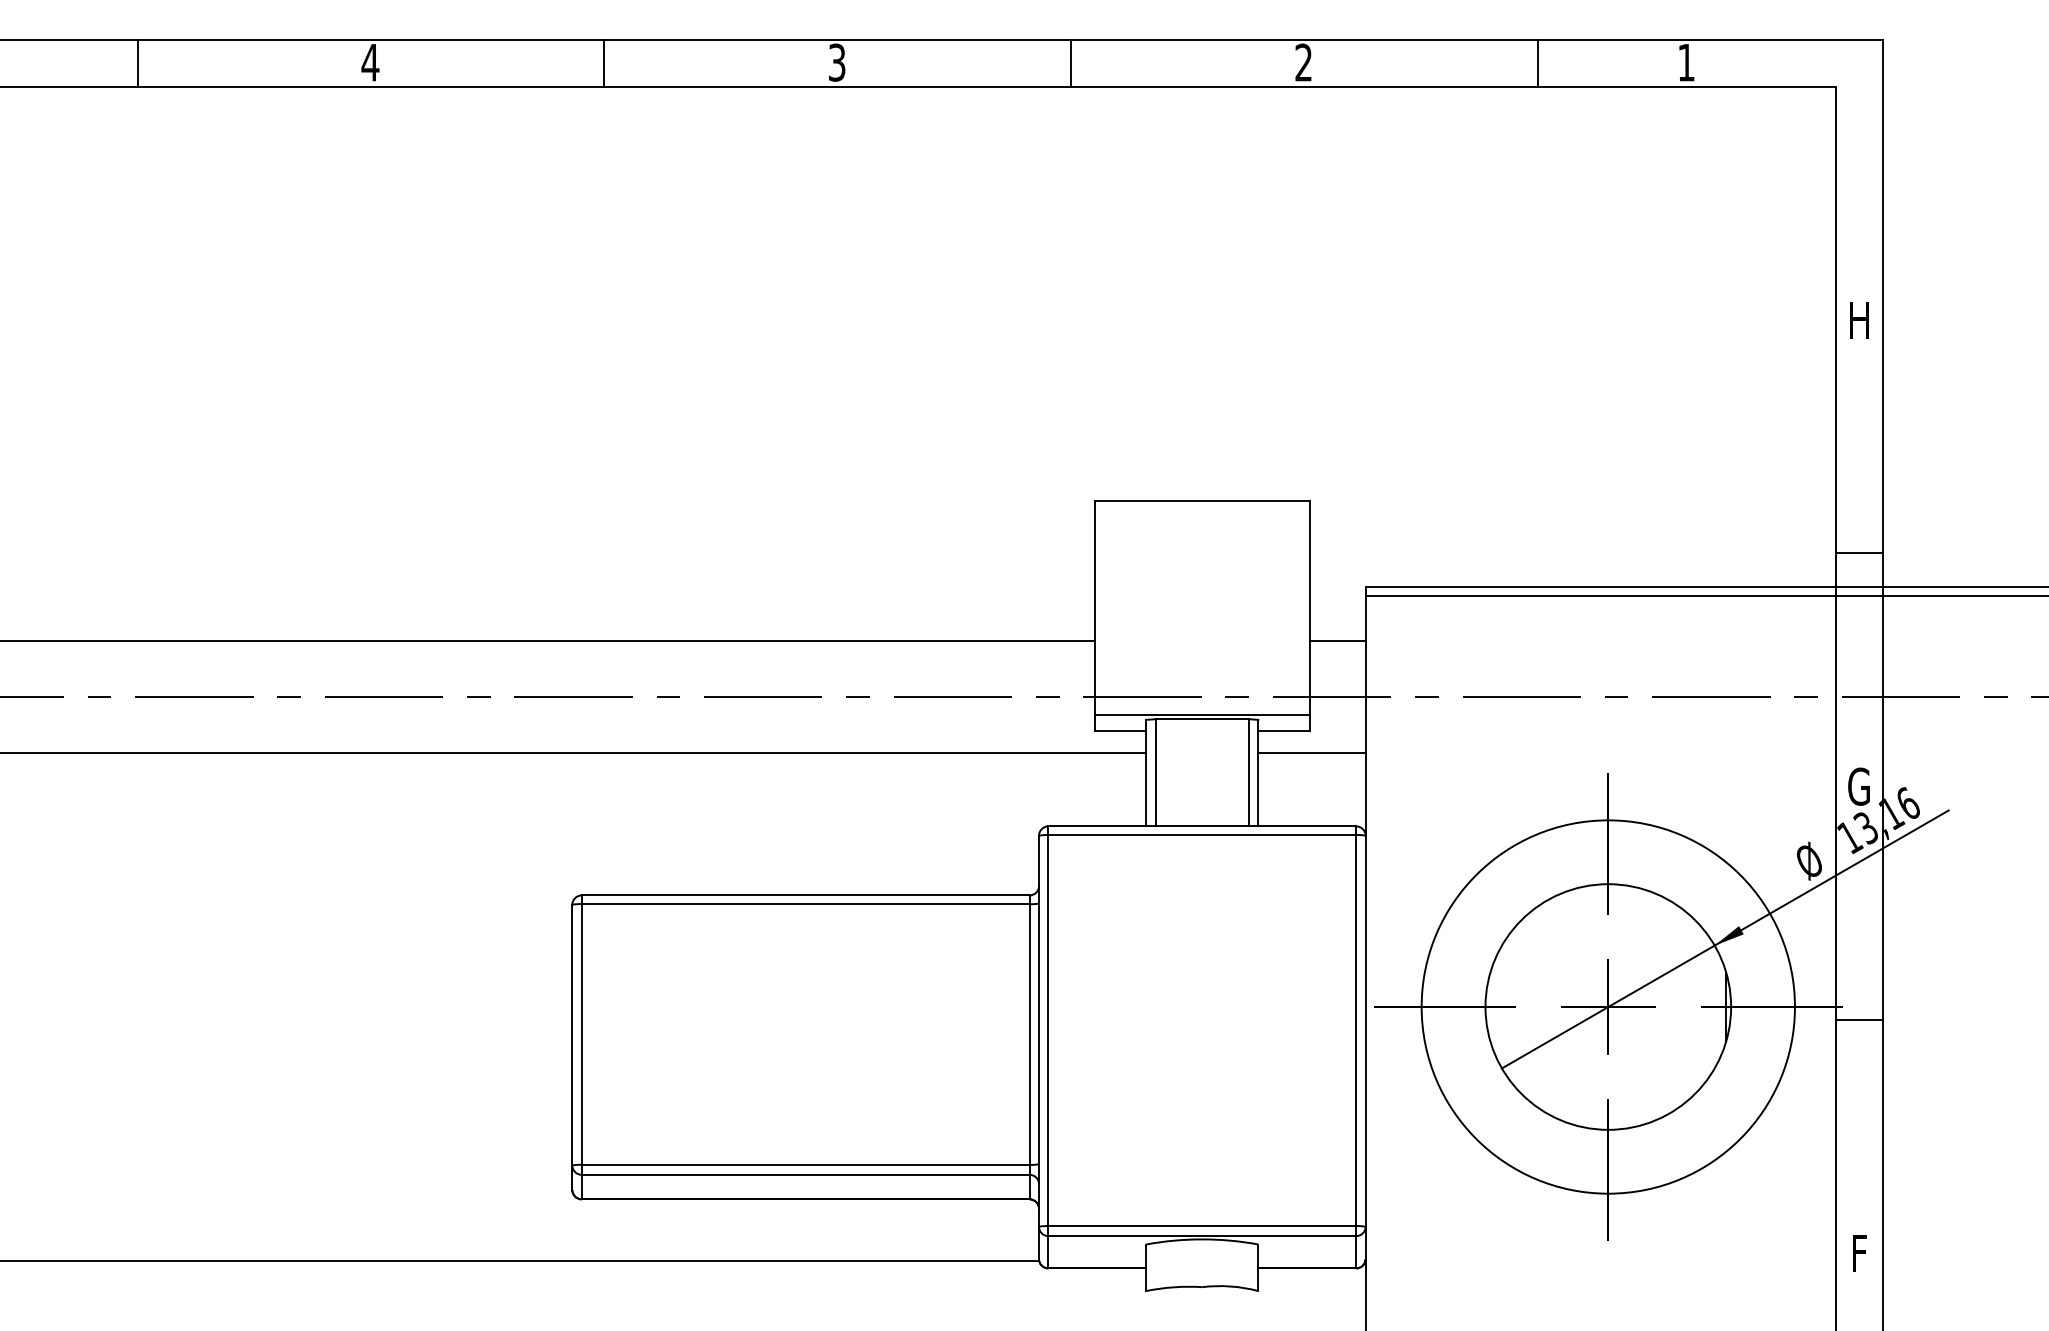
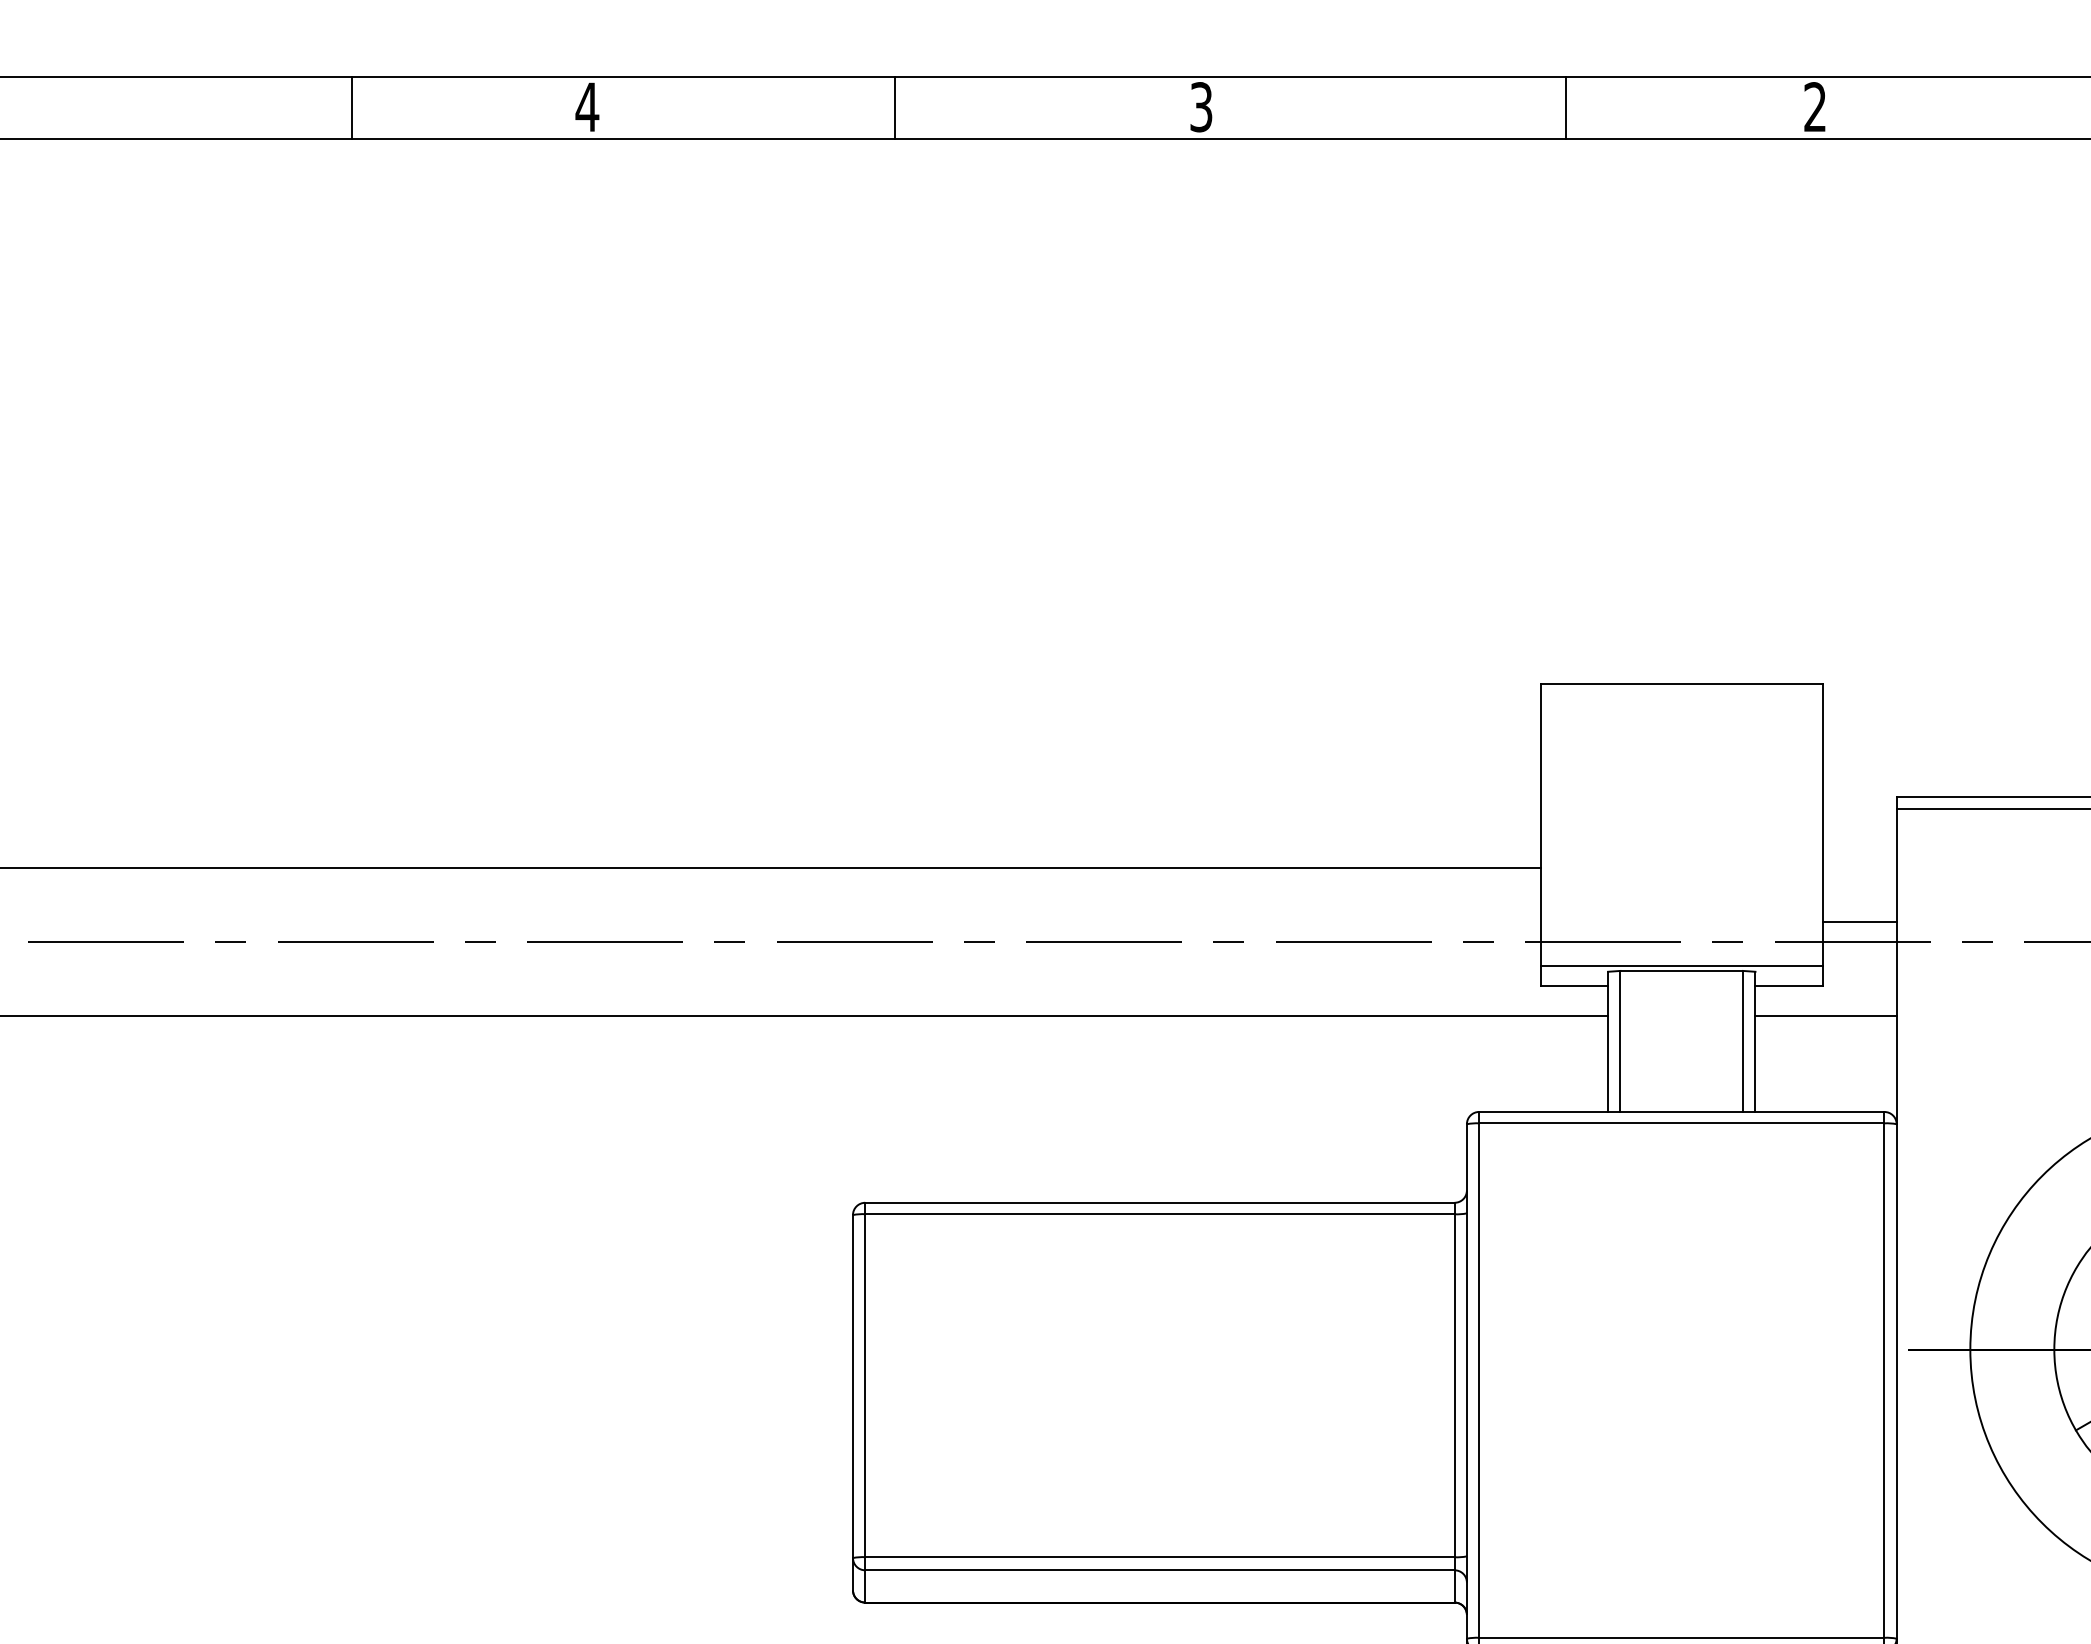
line: (137, 62) -> (351, 106), moved
line: (1070, 62) -> (1564, 106), moved
line: (1337, 641) -> (1859, 922), moved

